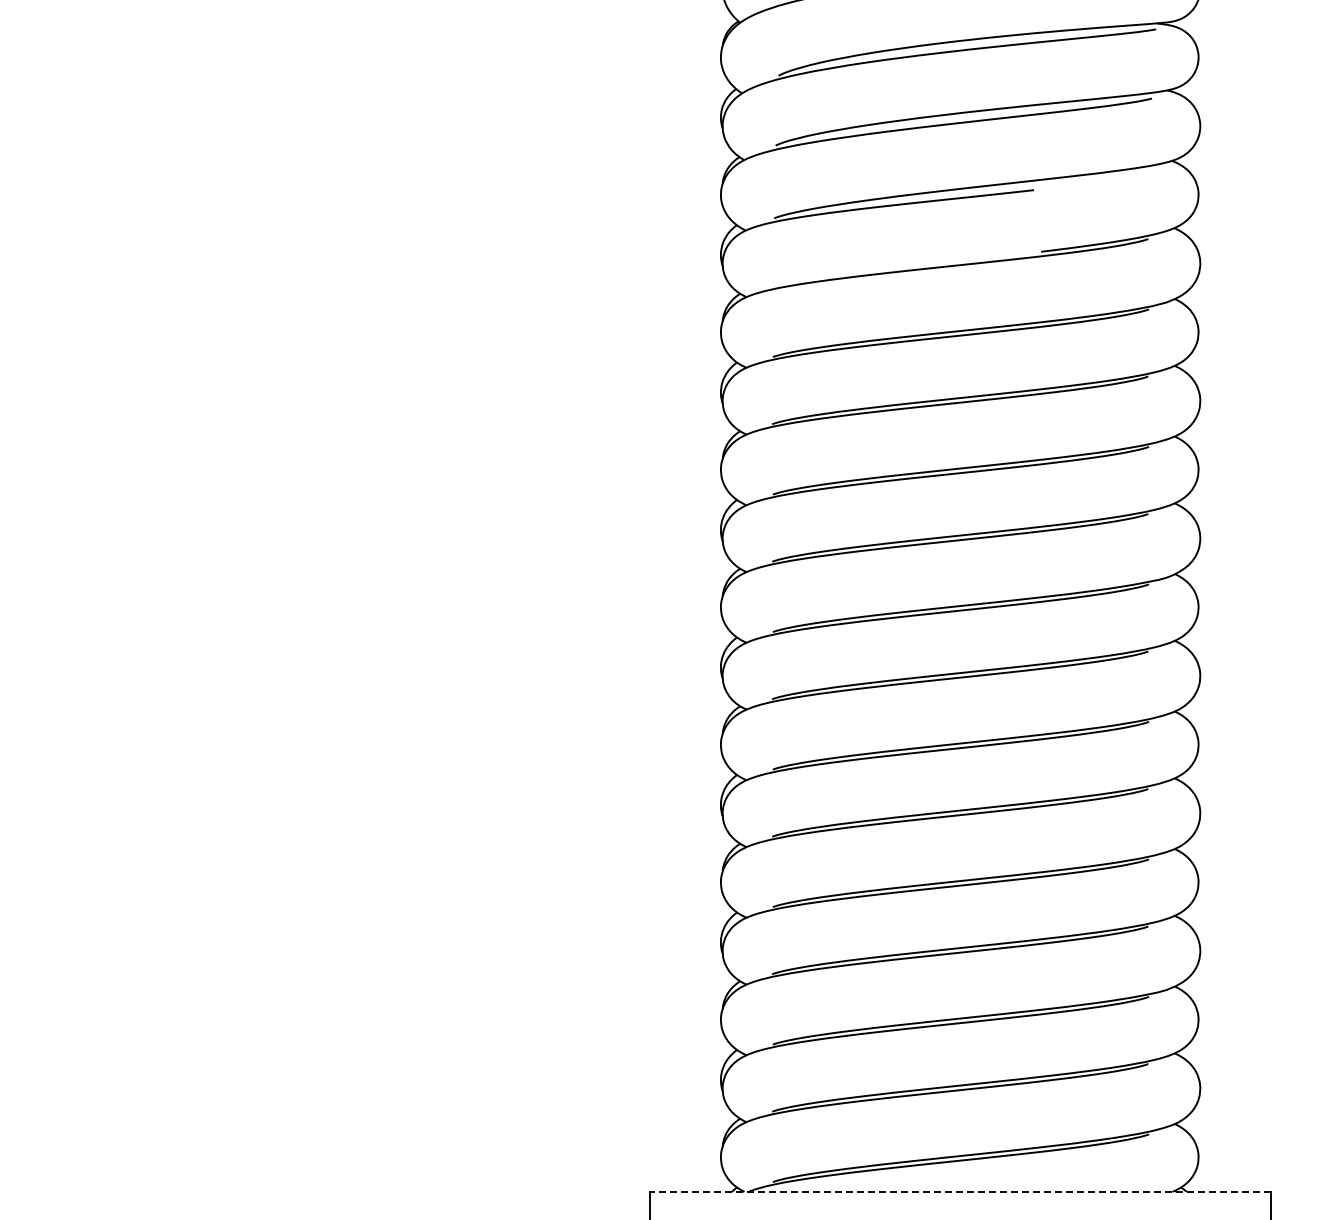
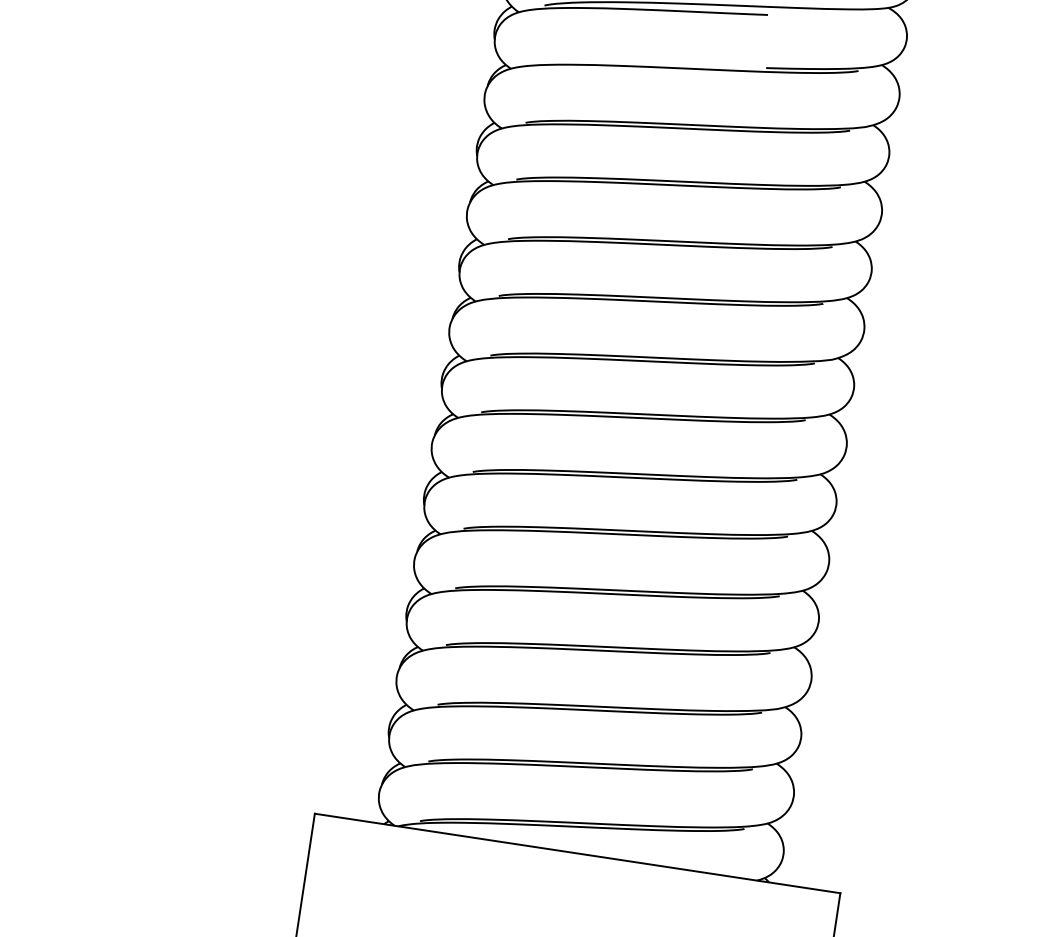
line: (960, 1191) -> (577, 853), dashed -> solid

